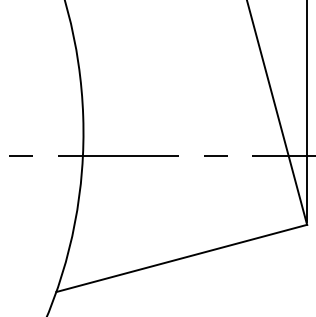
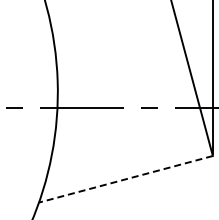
line: (181, 258) -> (125, 179), solid -> dashed

